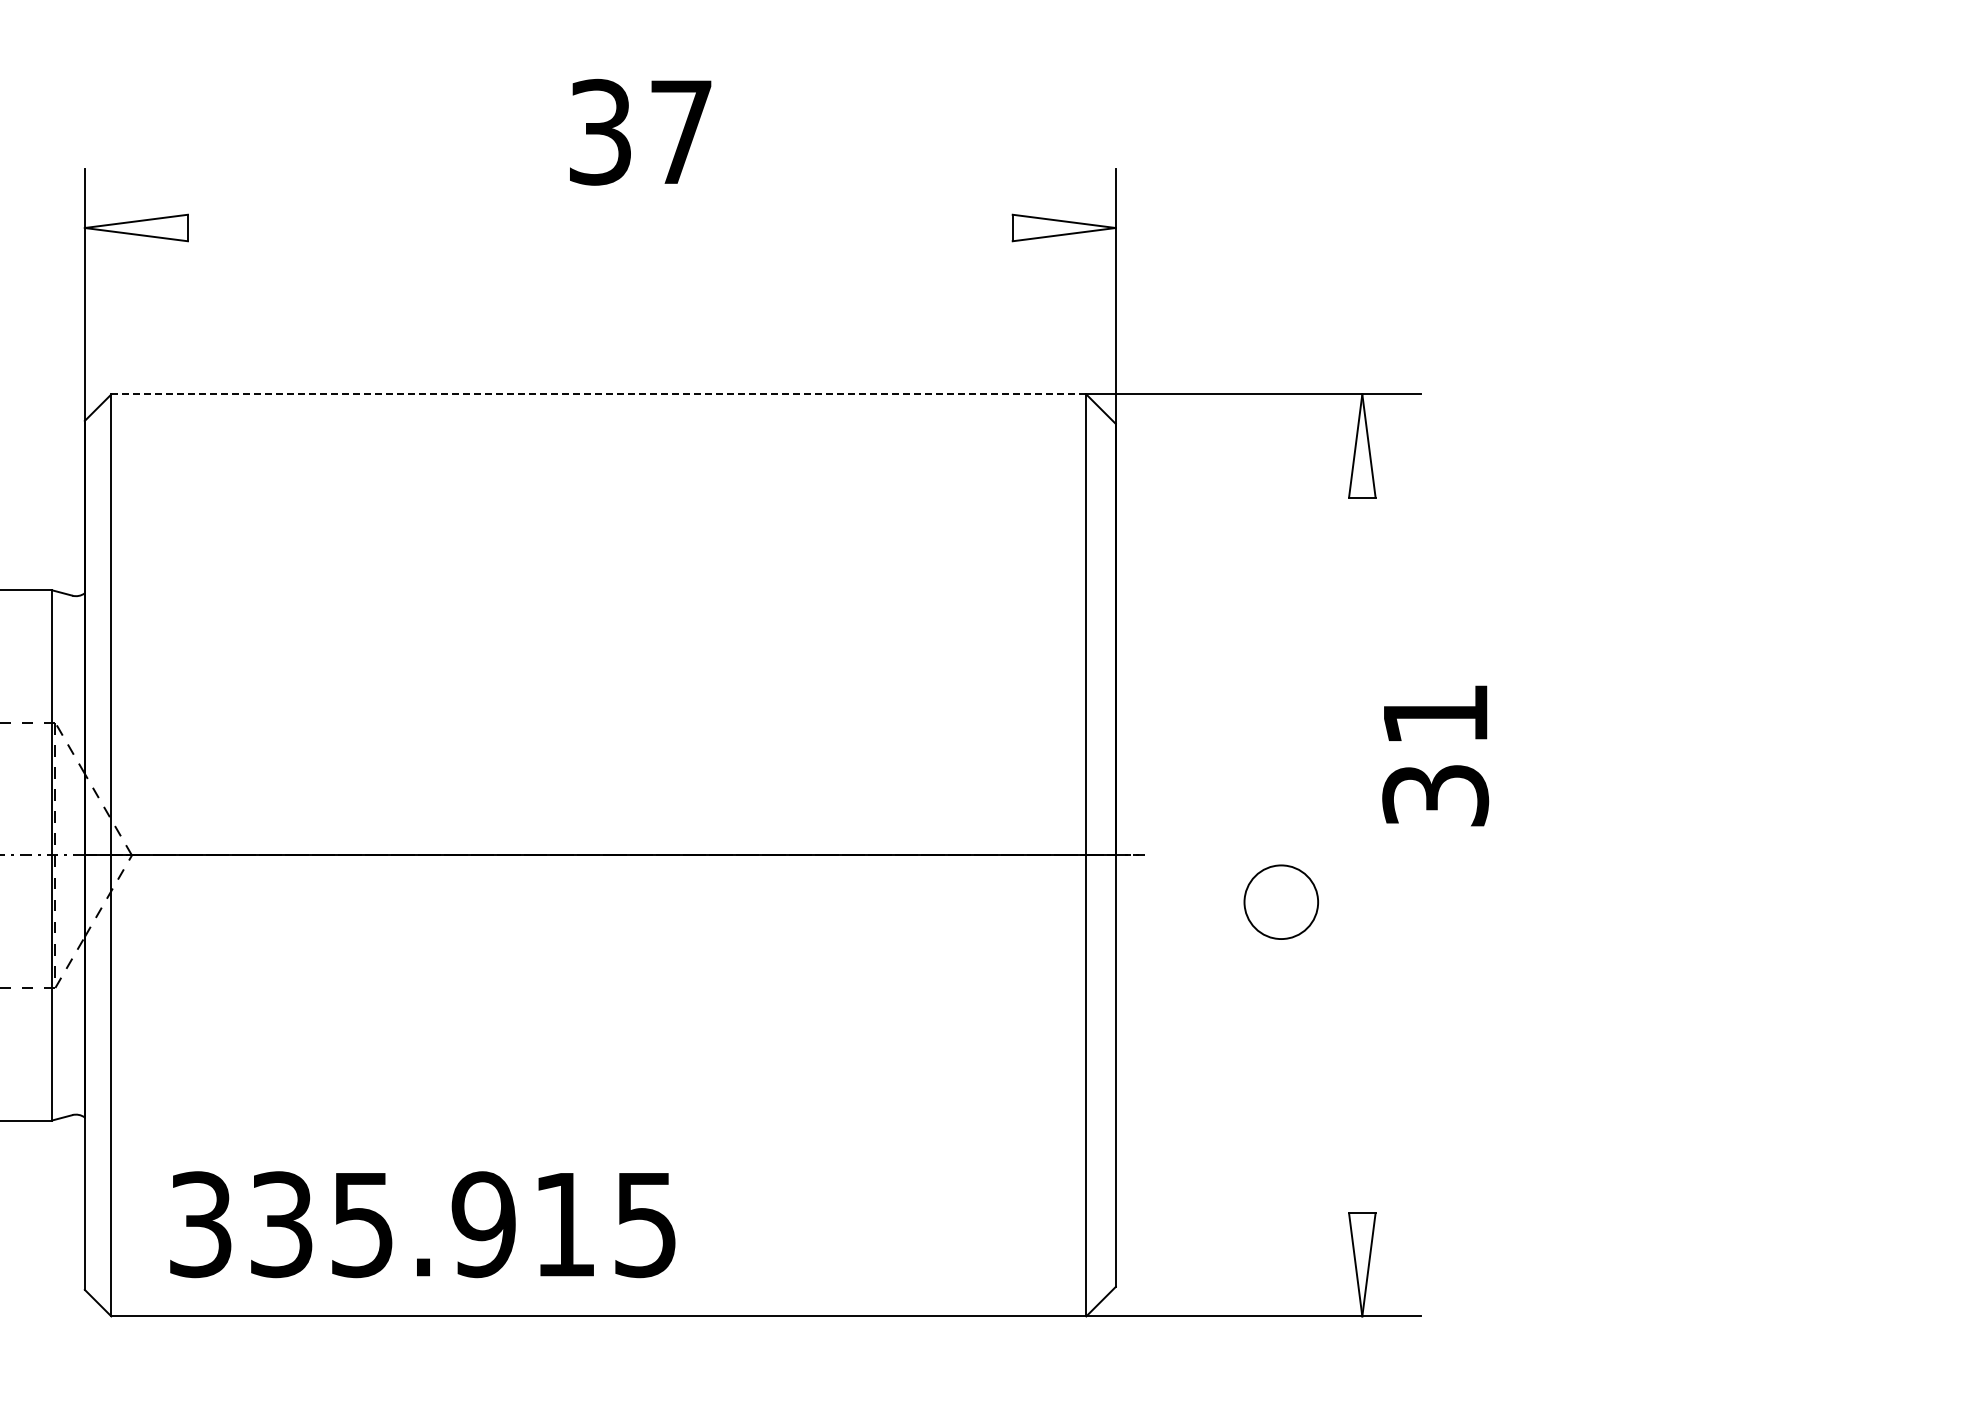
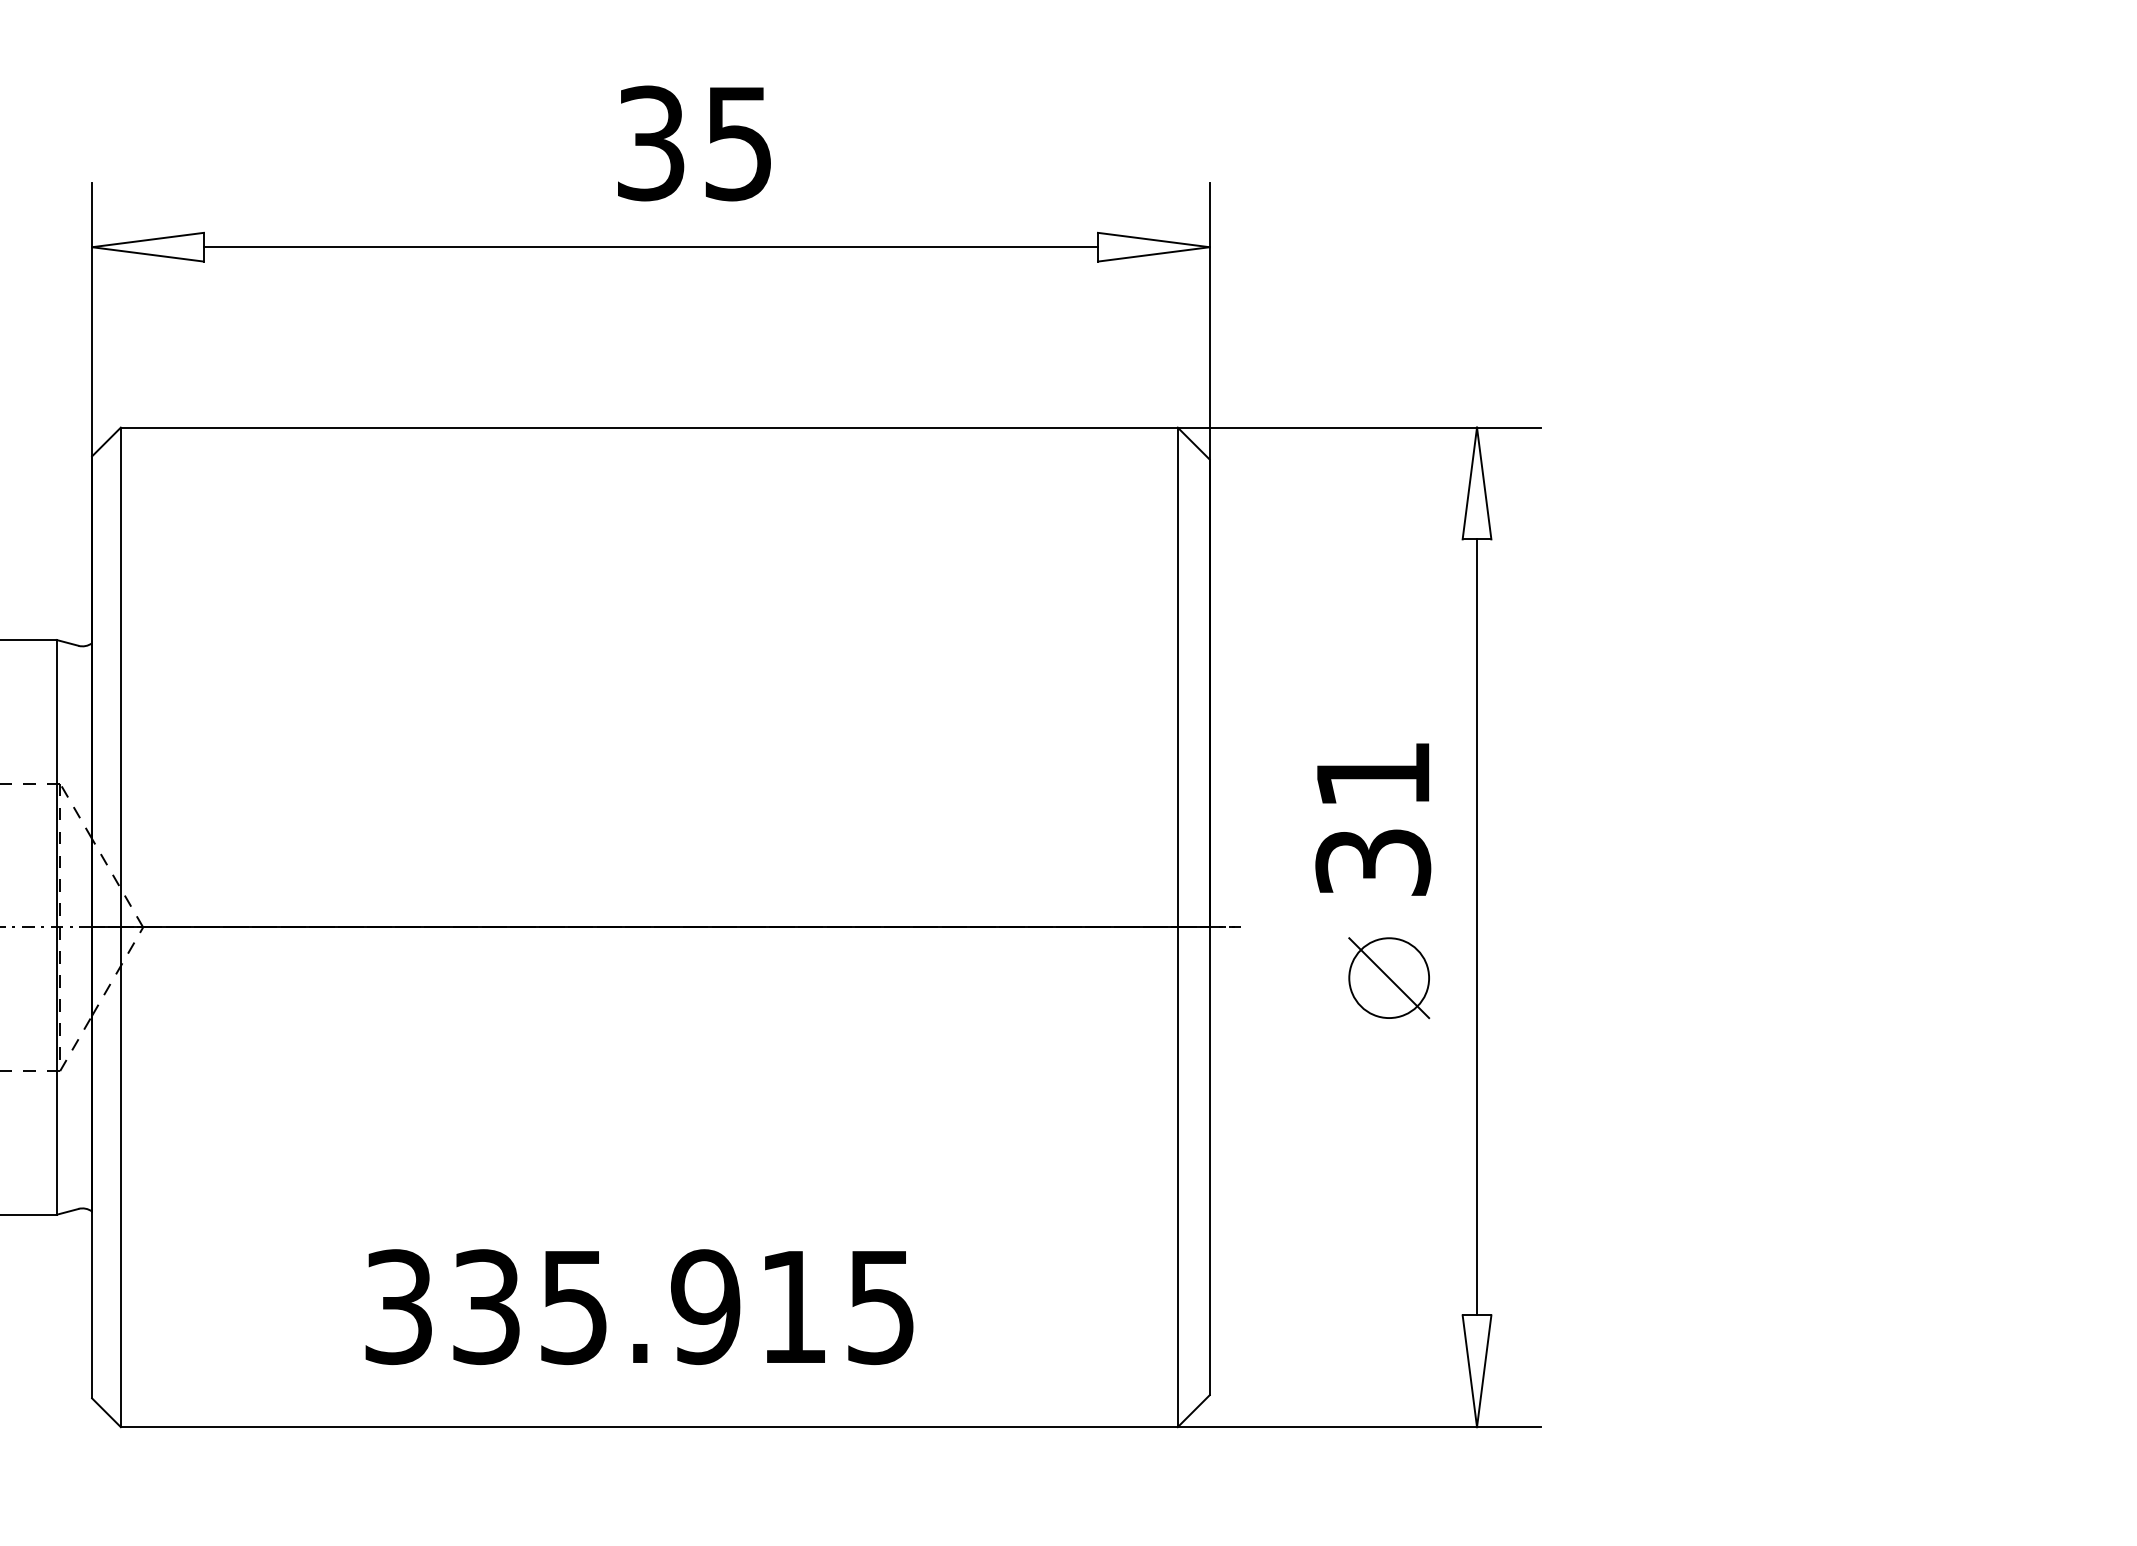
text: (681, 132) -> (738, 143), 37 -> 35
line: (599, 228) -> (650, 247), added
line: (598, 394) -> (648, 427), dashed -> solid
text: (1435, 755) -> (1373, 819), moved
line: (1362, 855) -> (1477, 927), added
line: (1281, 902) -> (1389, 978), added
text: (422, 1224) -> (639, 1306), moved

